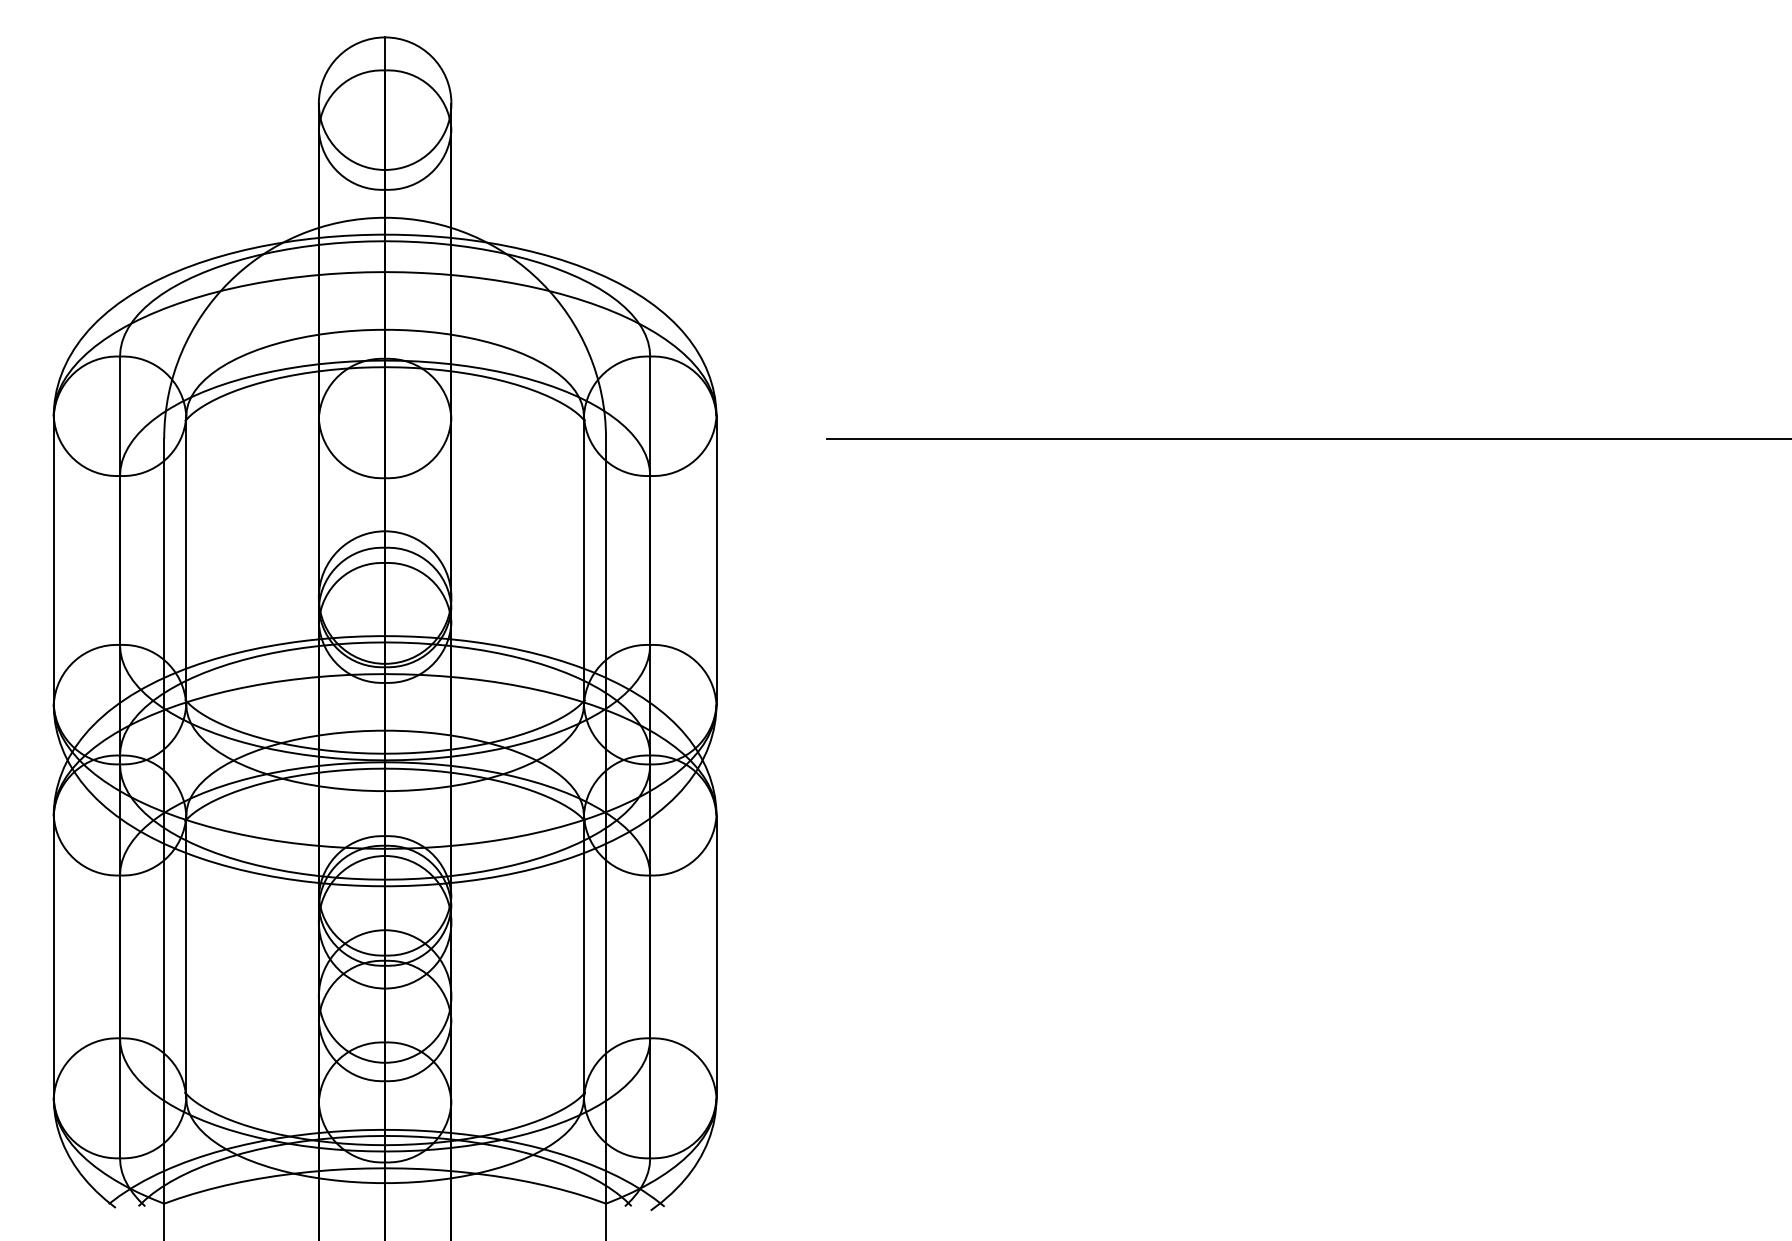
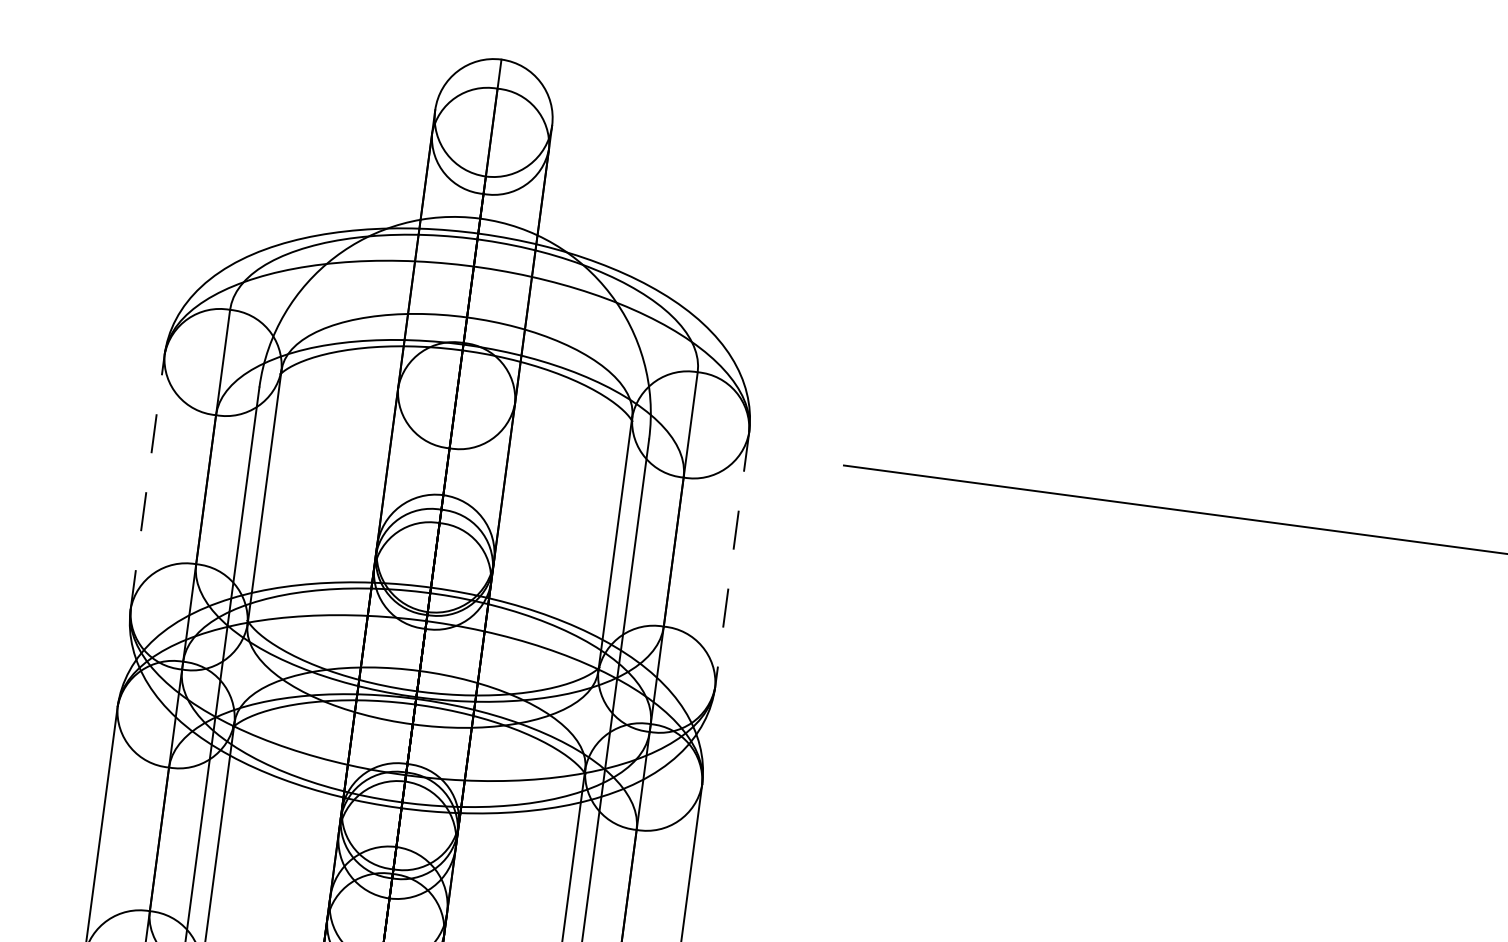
line: (53, 560) -> (147, 481), solid -> dashed
line: (716, 560) -> (732, 559), solid -> dashed

